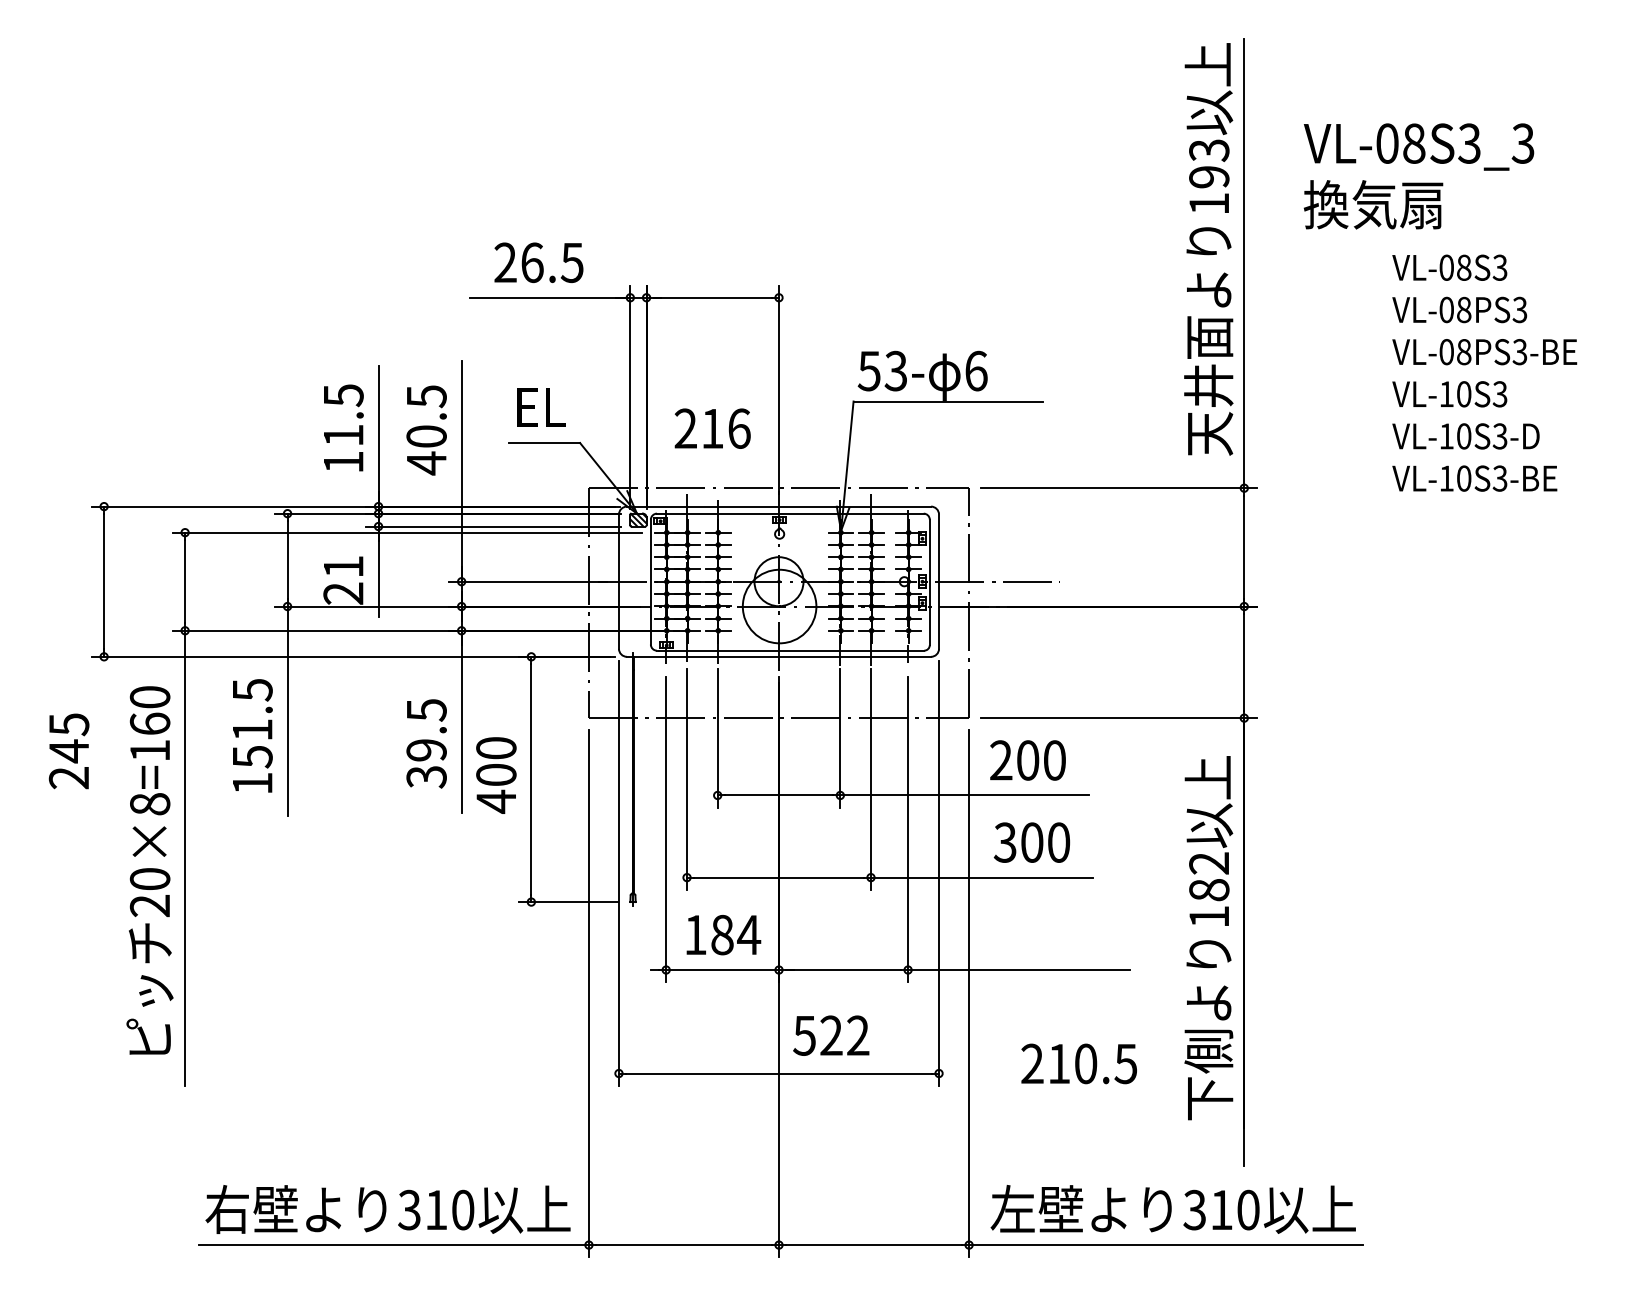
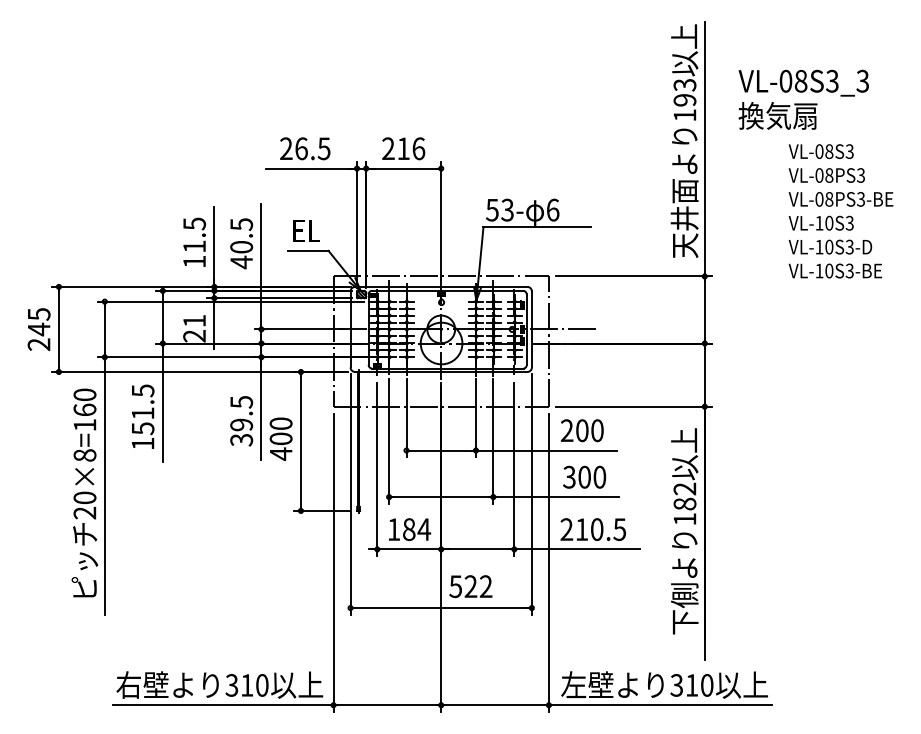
text: (712, 428) -> (403, 148), moved
text: (68, 751) -> (38, 329), moved
text: (1077, 1063) -> (592, 529), moved

